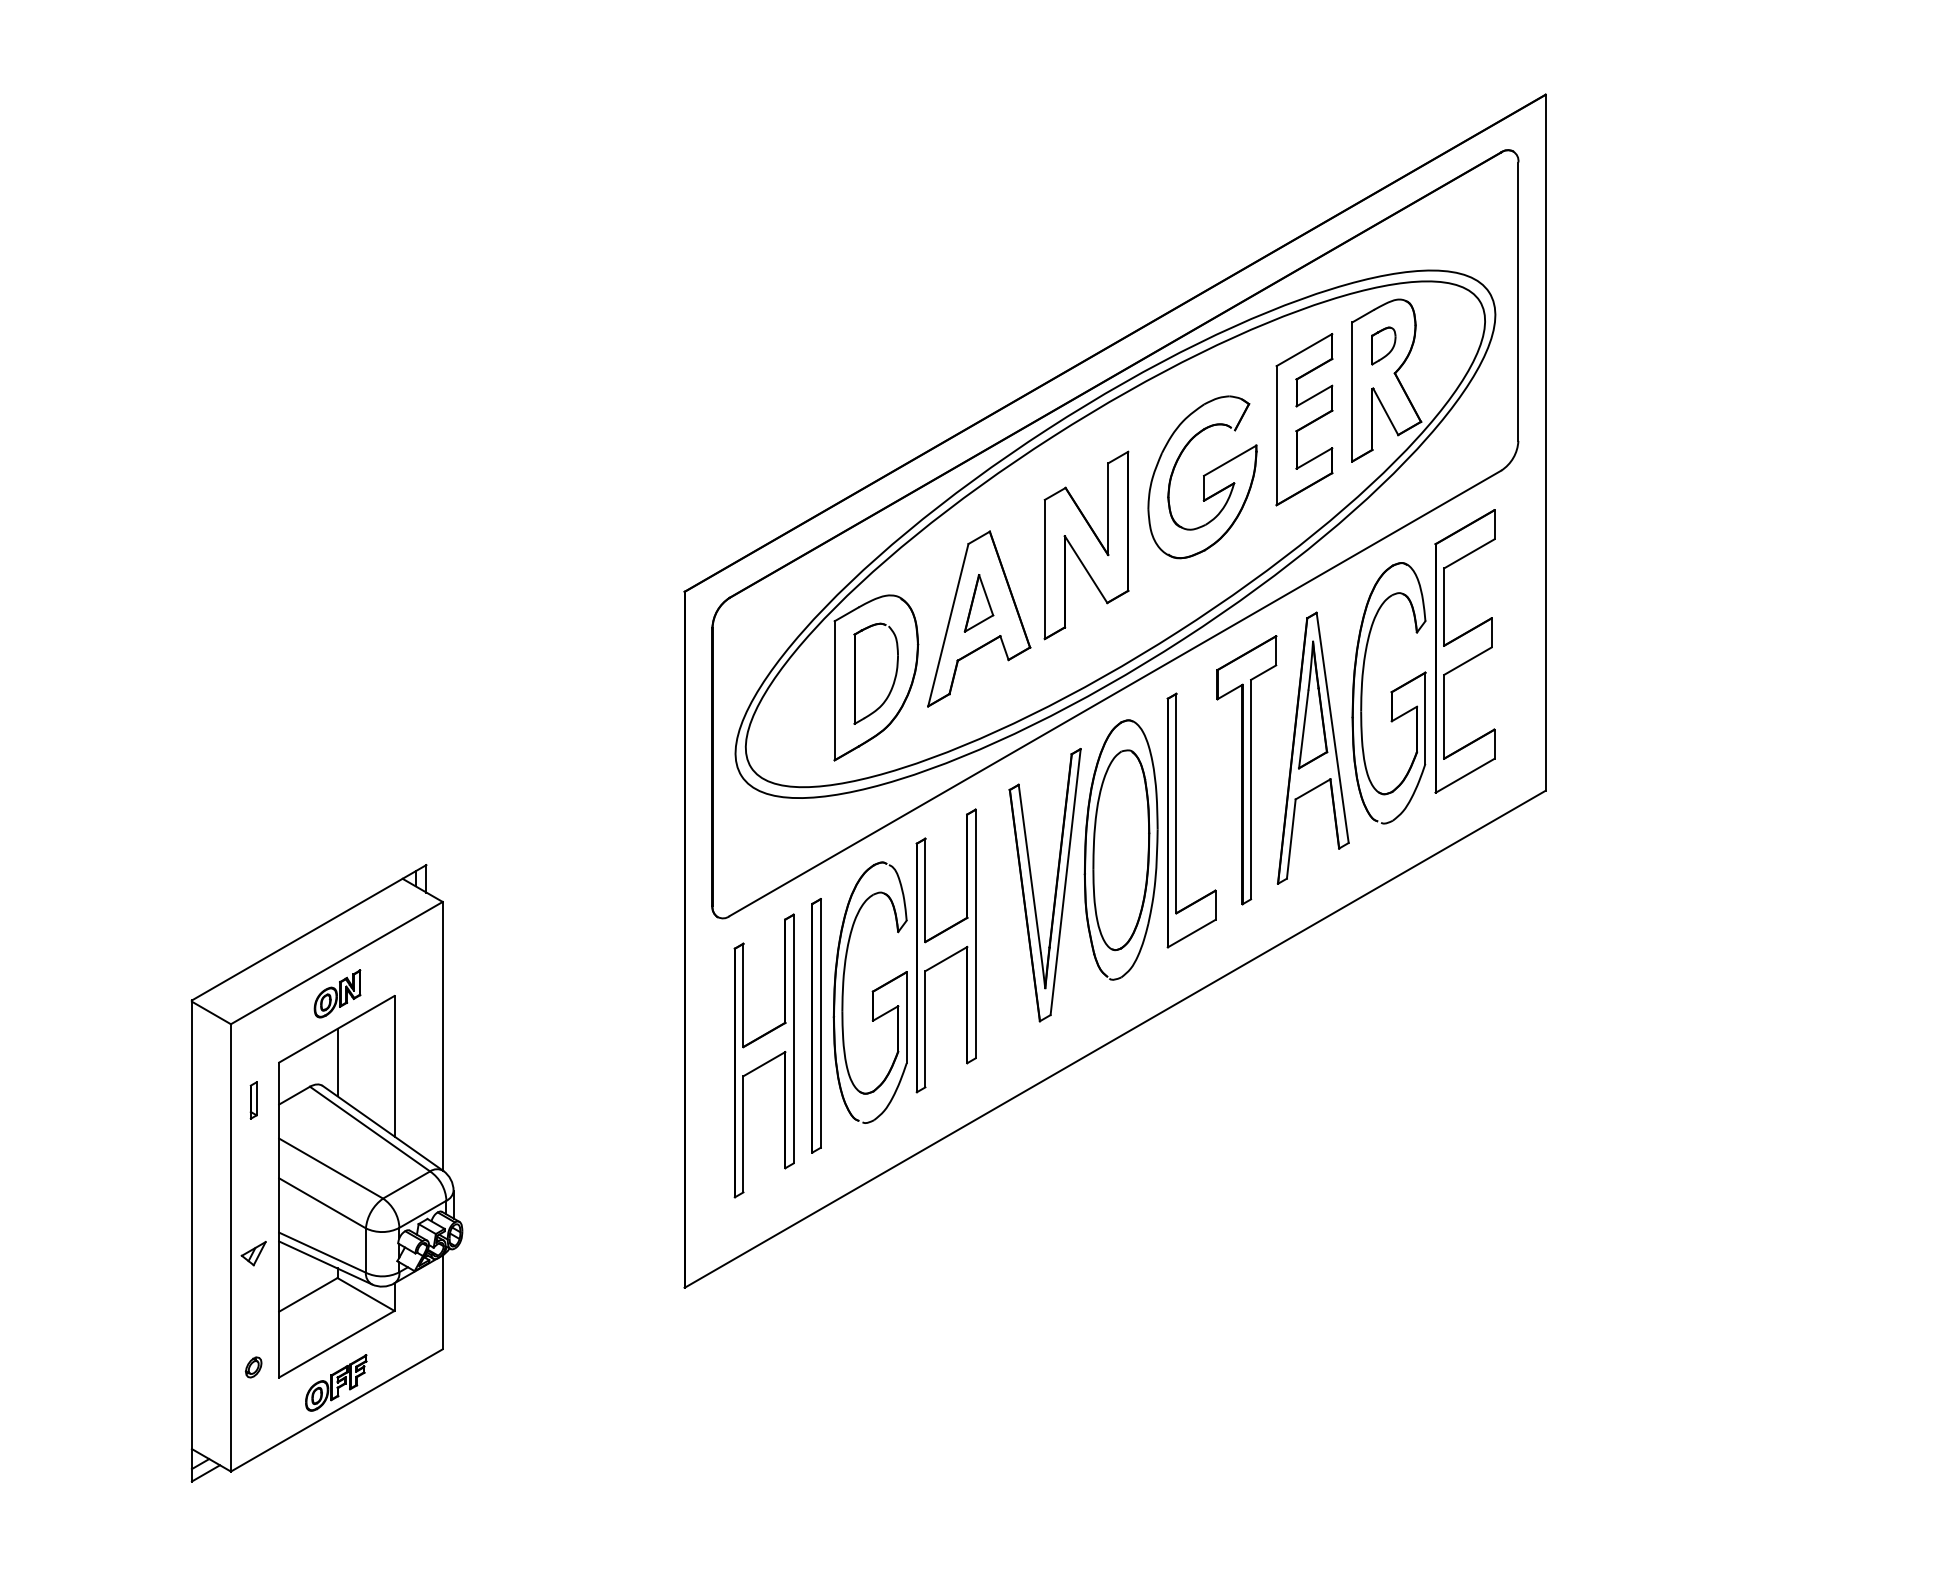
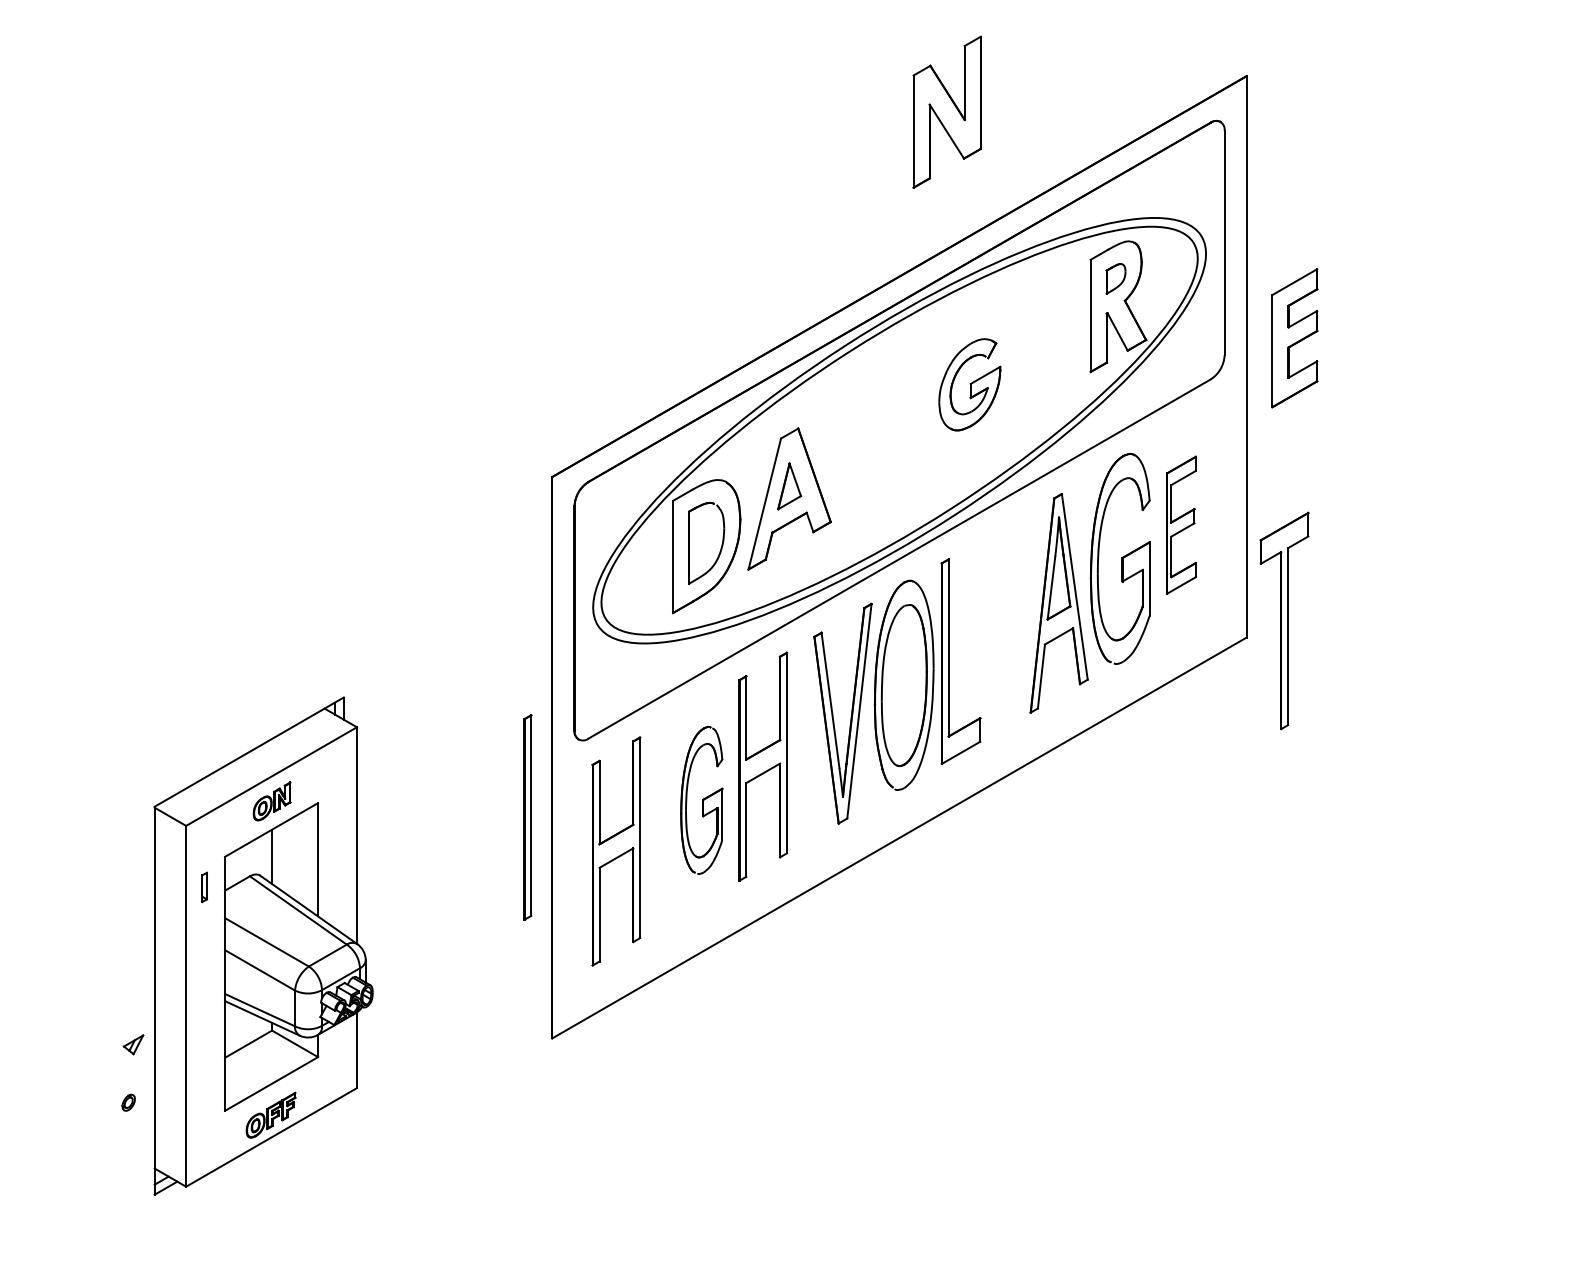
part: (1304, 419) -> (1294, 338), moved
part: (1202, 477) -> (969, 384), size x0.7
part: (1086, 545) -> (947, 112), moved
part: (1464, 651) -> (1181, 525), size x0.6
part: (1246, 770) -> (1284, 621), moved
part: (869, 992) -> (701, 800), size x0.7
part: (816, 1025) -> (527, 817), moved
part: (253, 1253) -> (133, 1044), moved
part: (253, 1367) -> (128, 1102), moved

